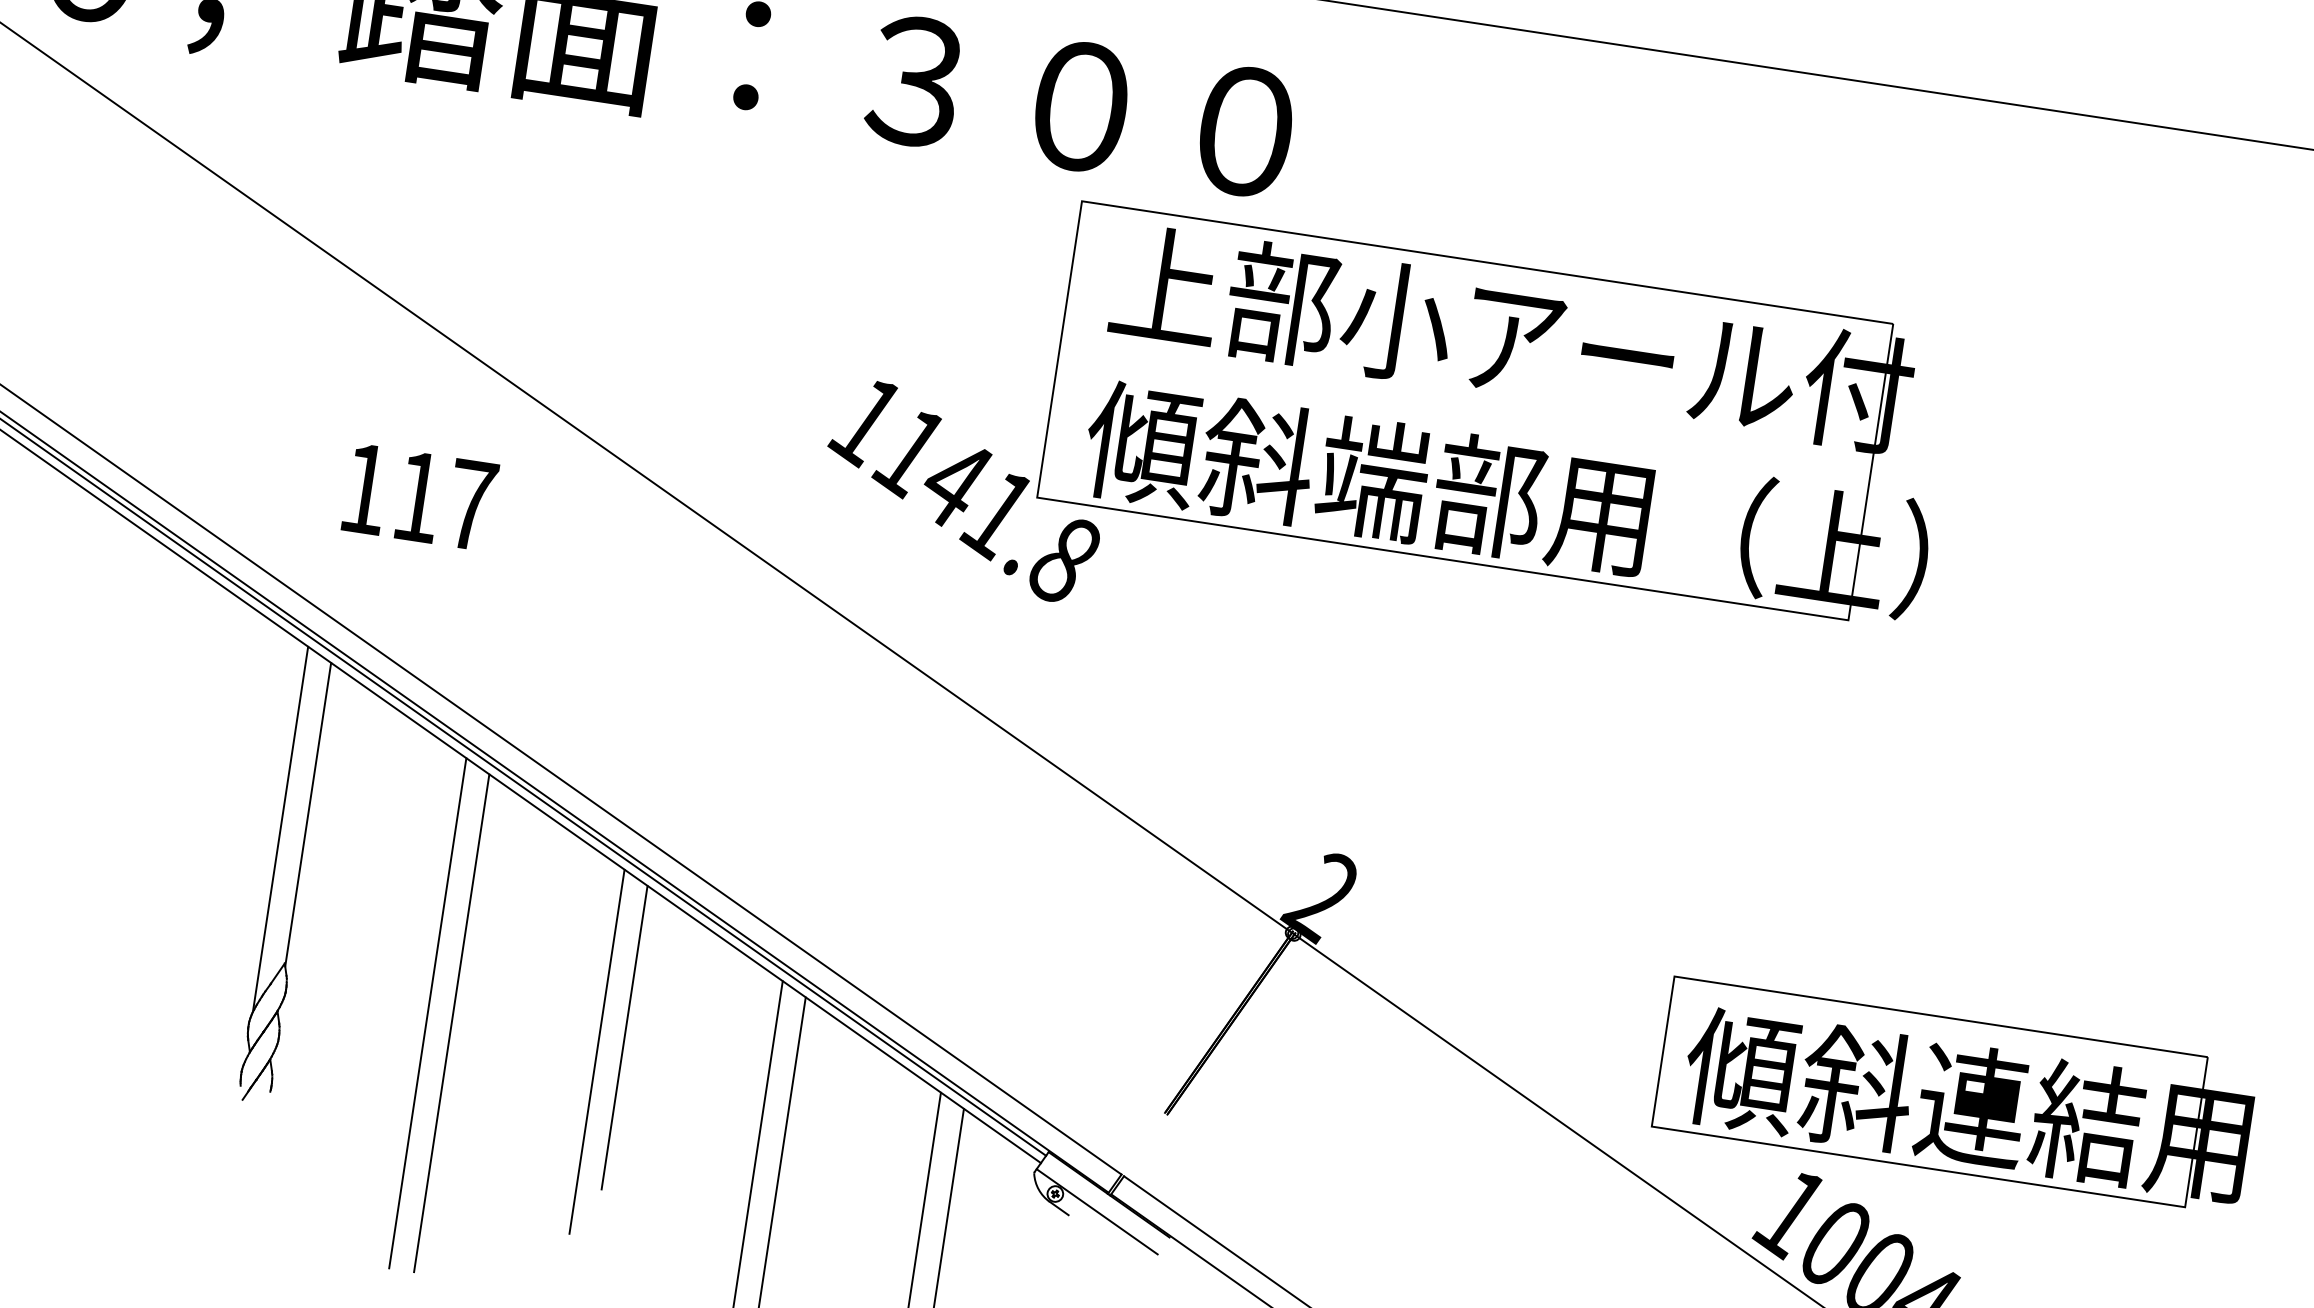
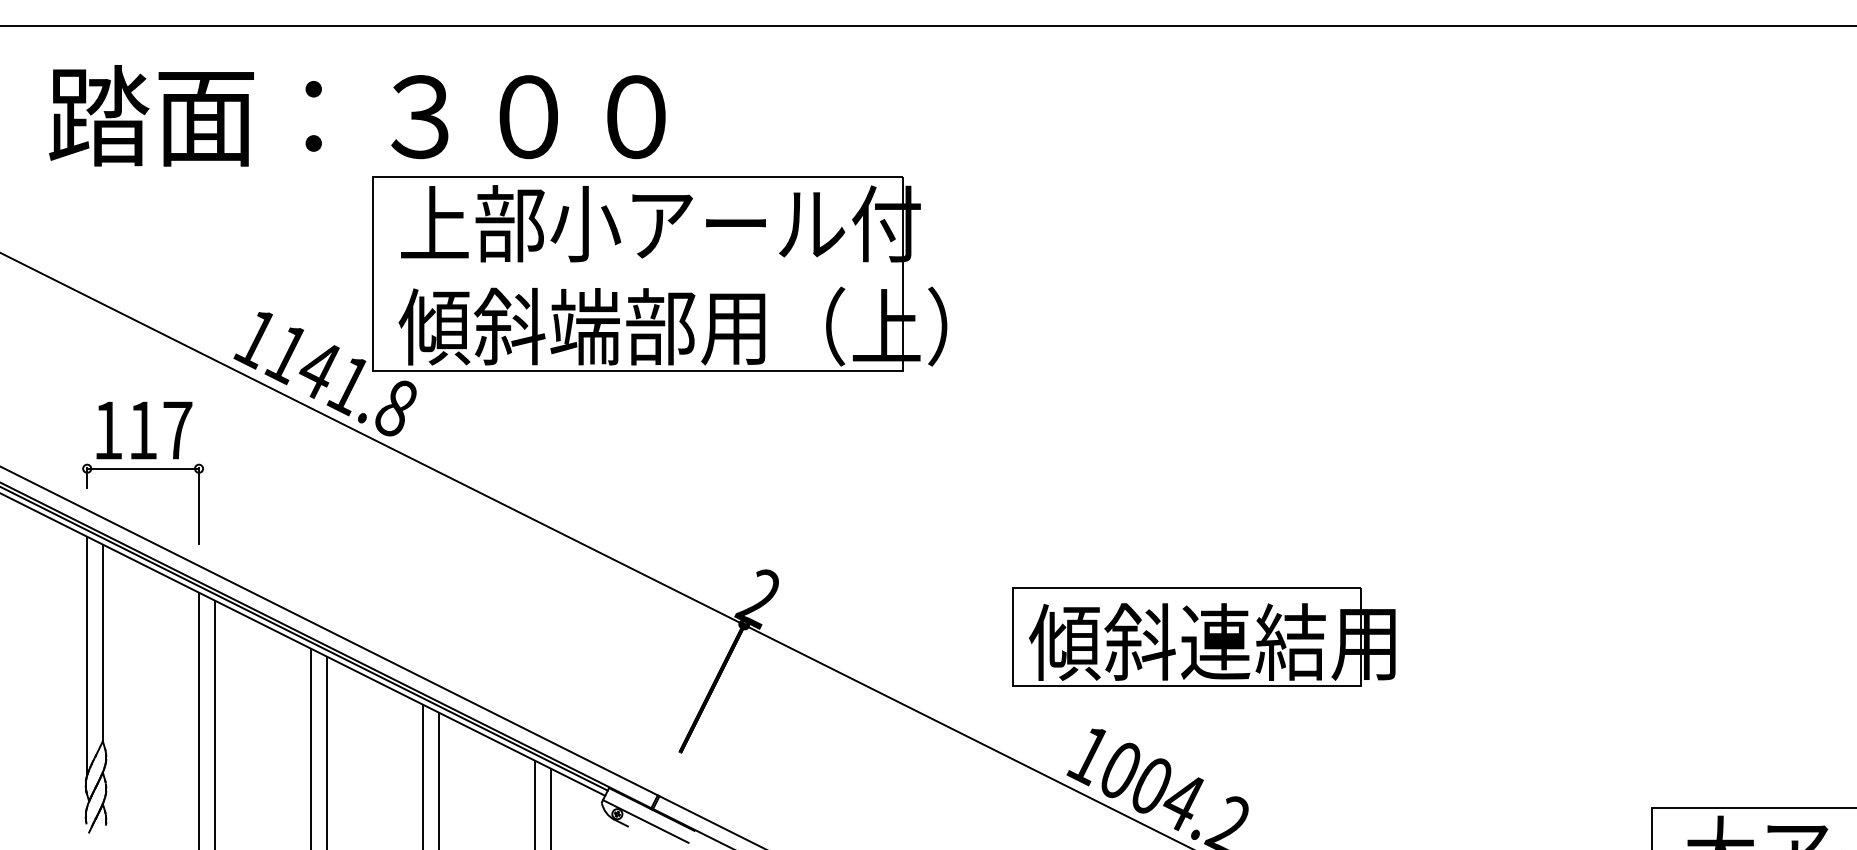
part: (1385, 449) -> (590, 306), moved
part: (408, 556) -> (142, 469), added
part: (1955, 1094) -> (1203, 636), moved

